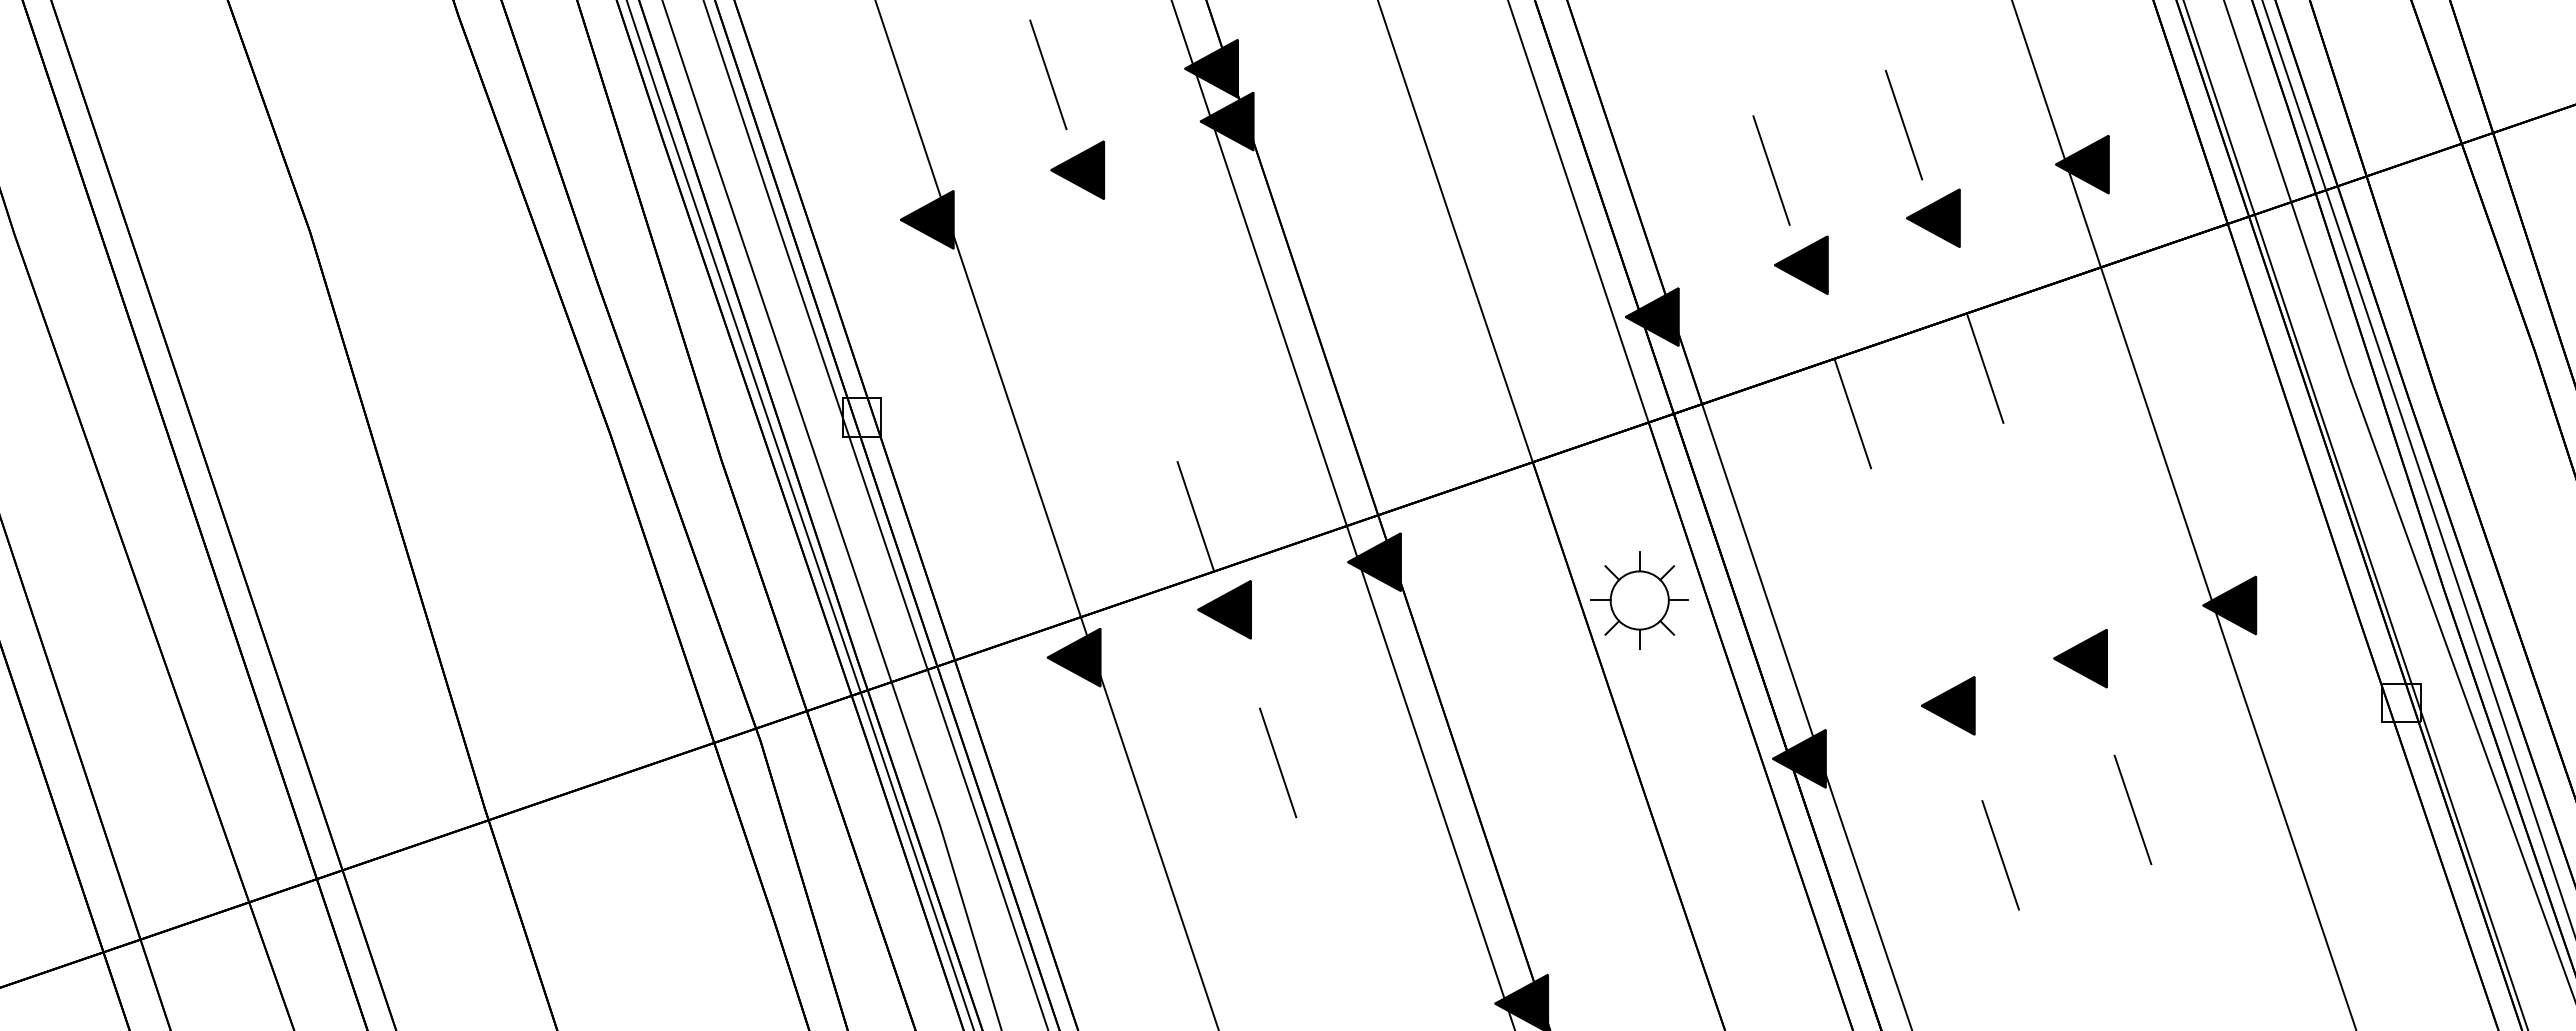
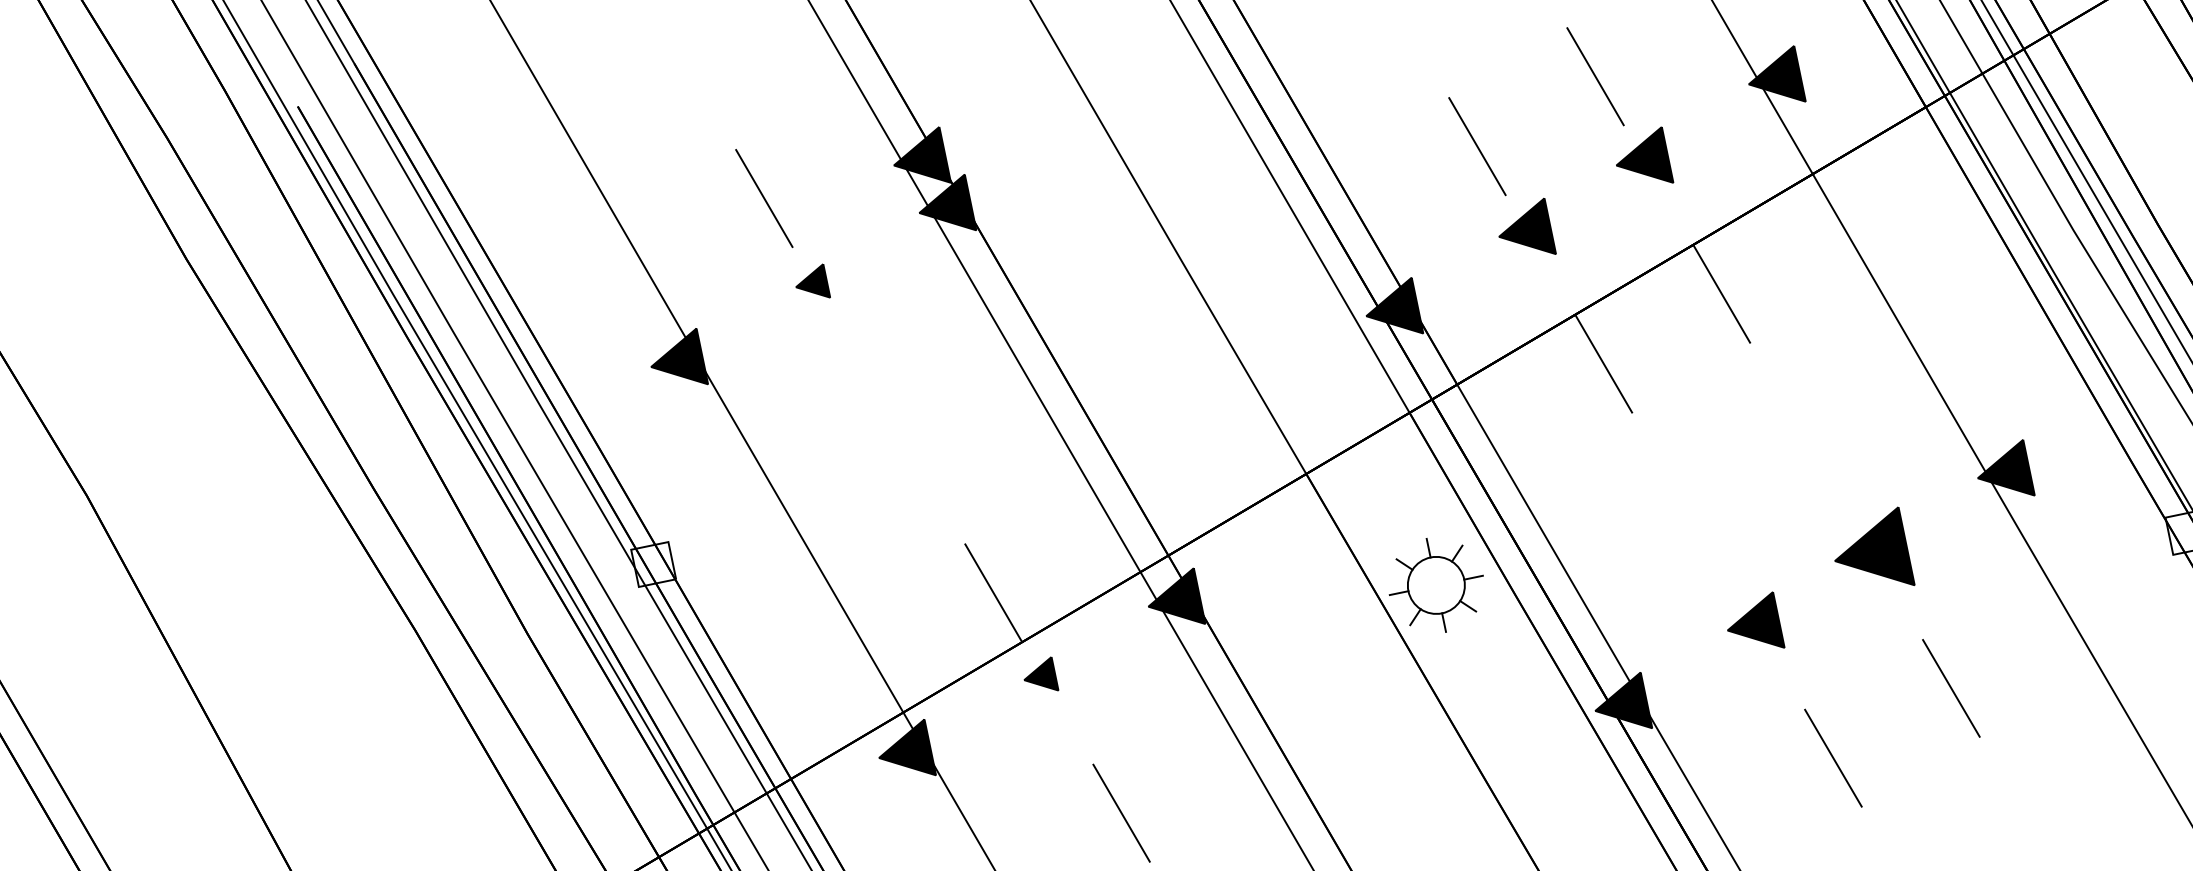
part: (1077, 169) -> (811, 283), size x0.6
part: (1224, 609) -> (1039, 676), size x0.6
part: (2080, 658) -> (1870, 553), size x1.4

